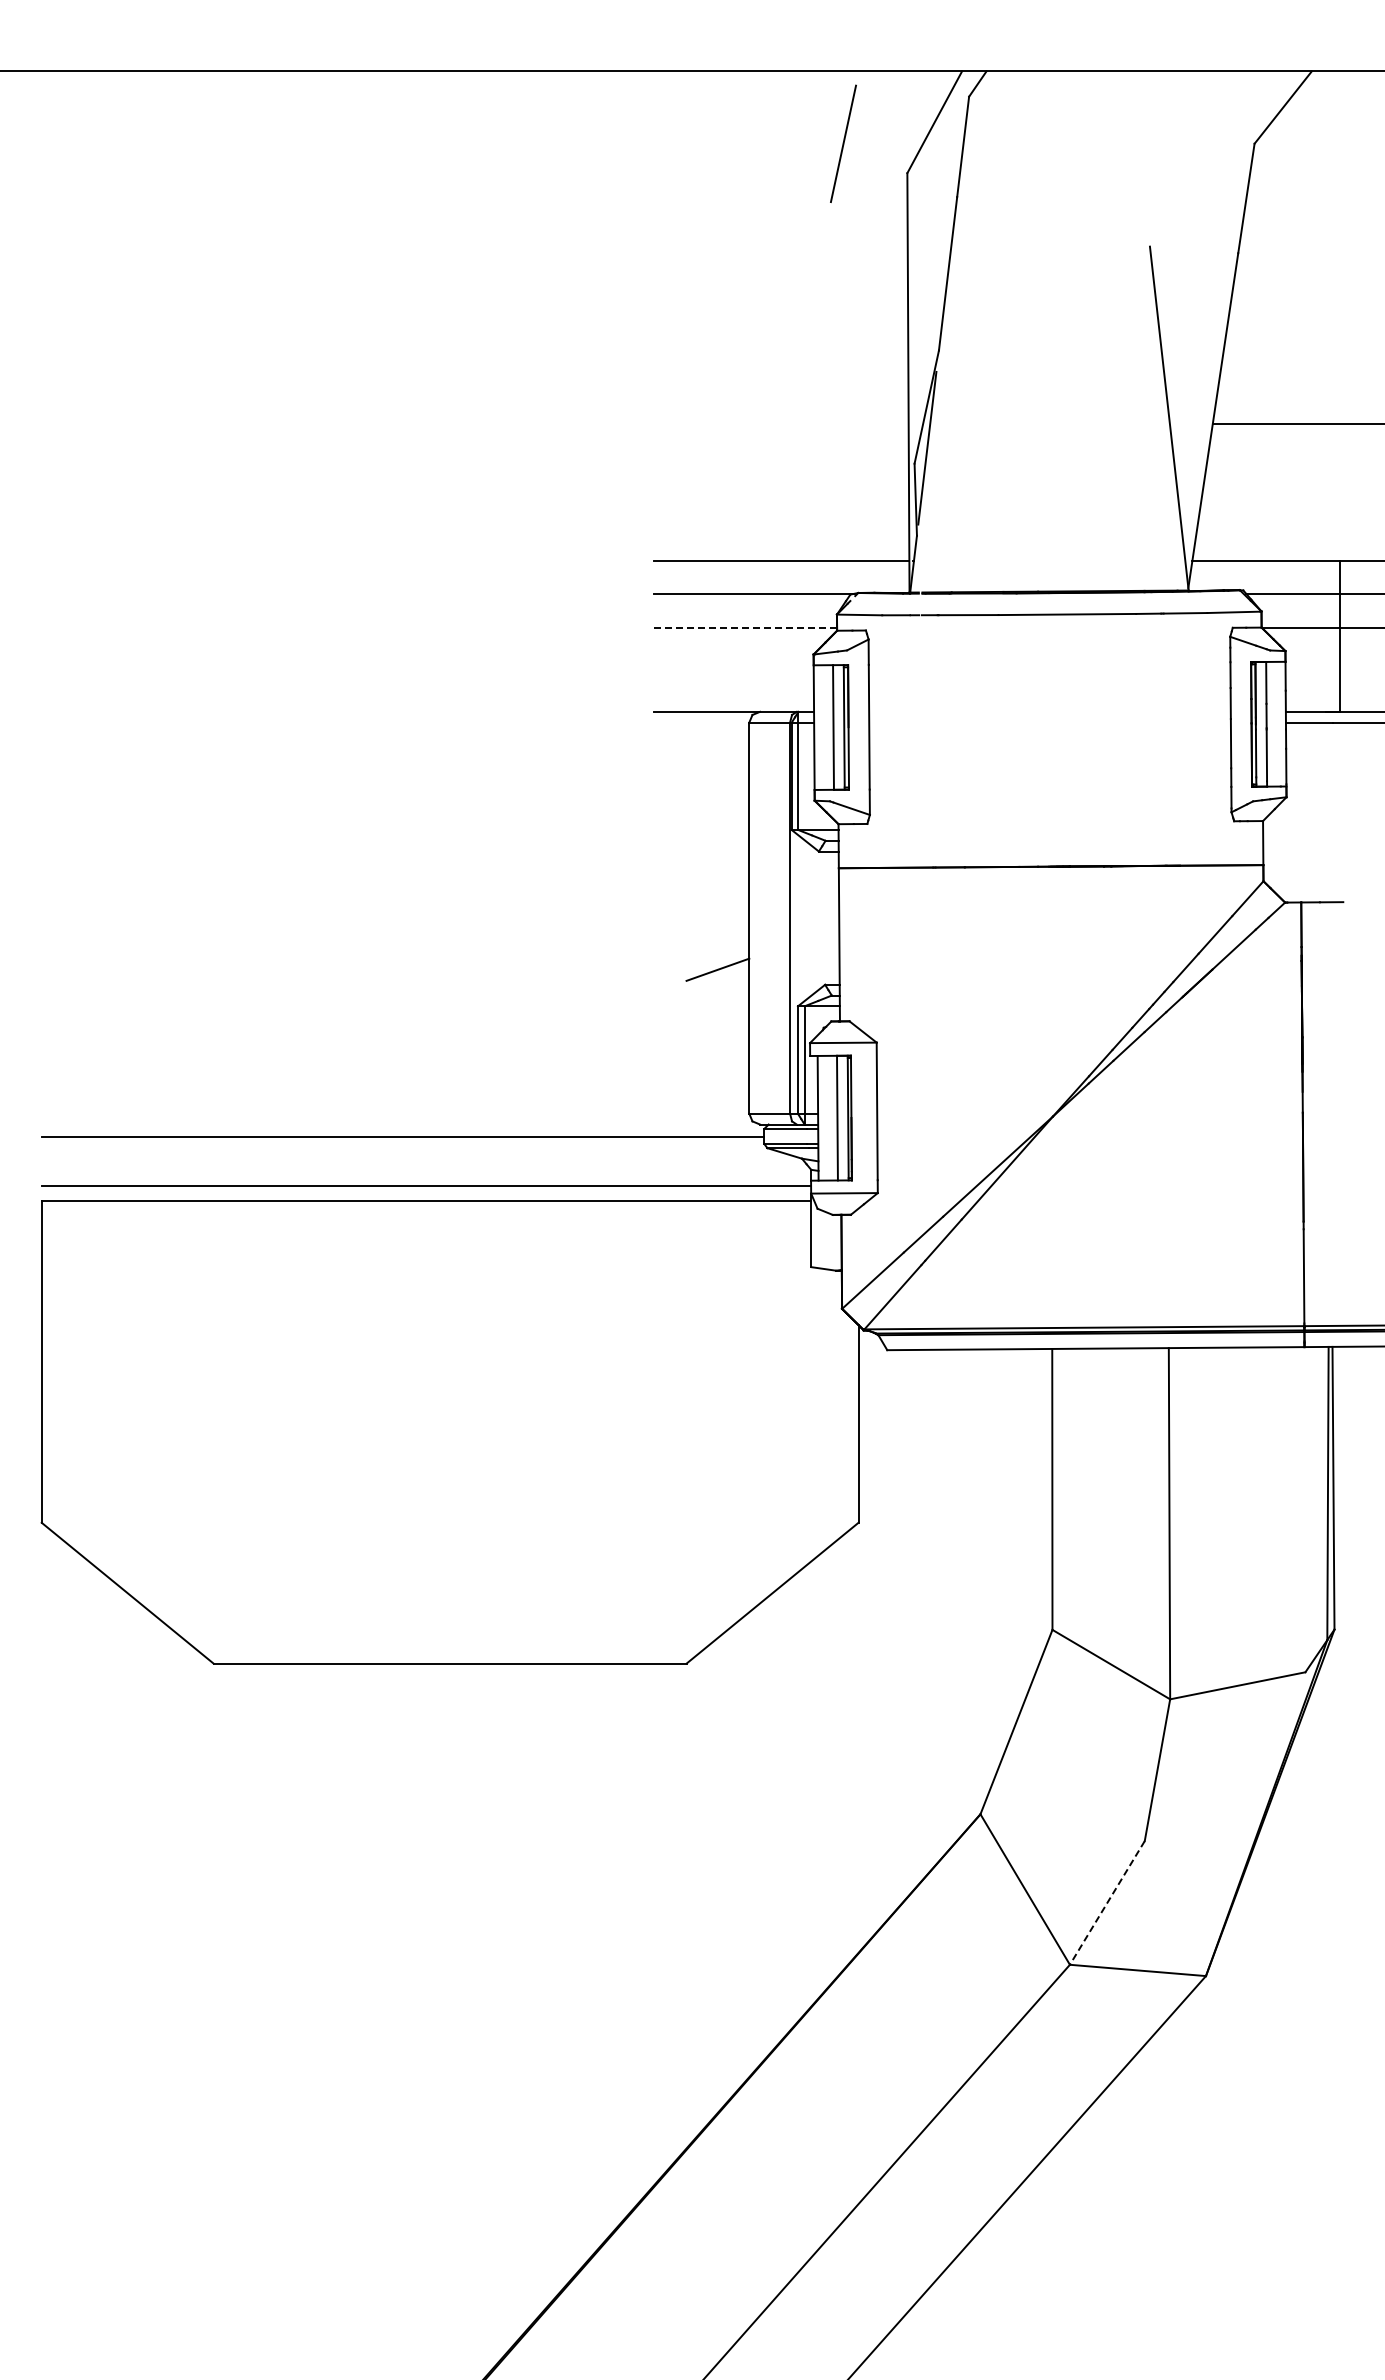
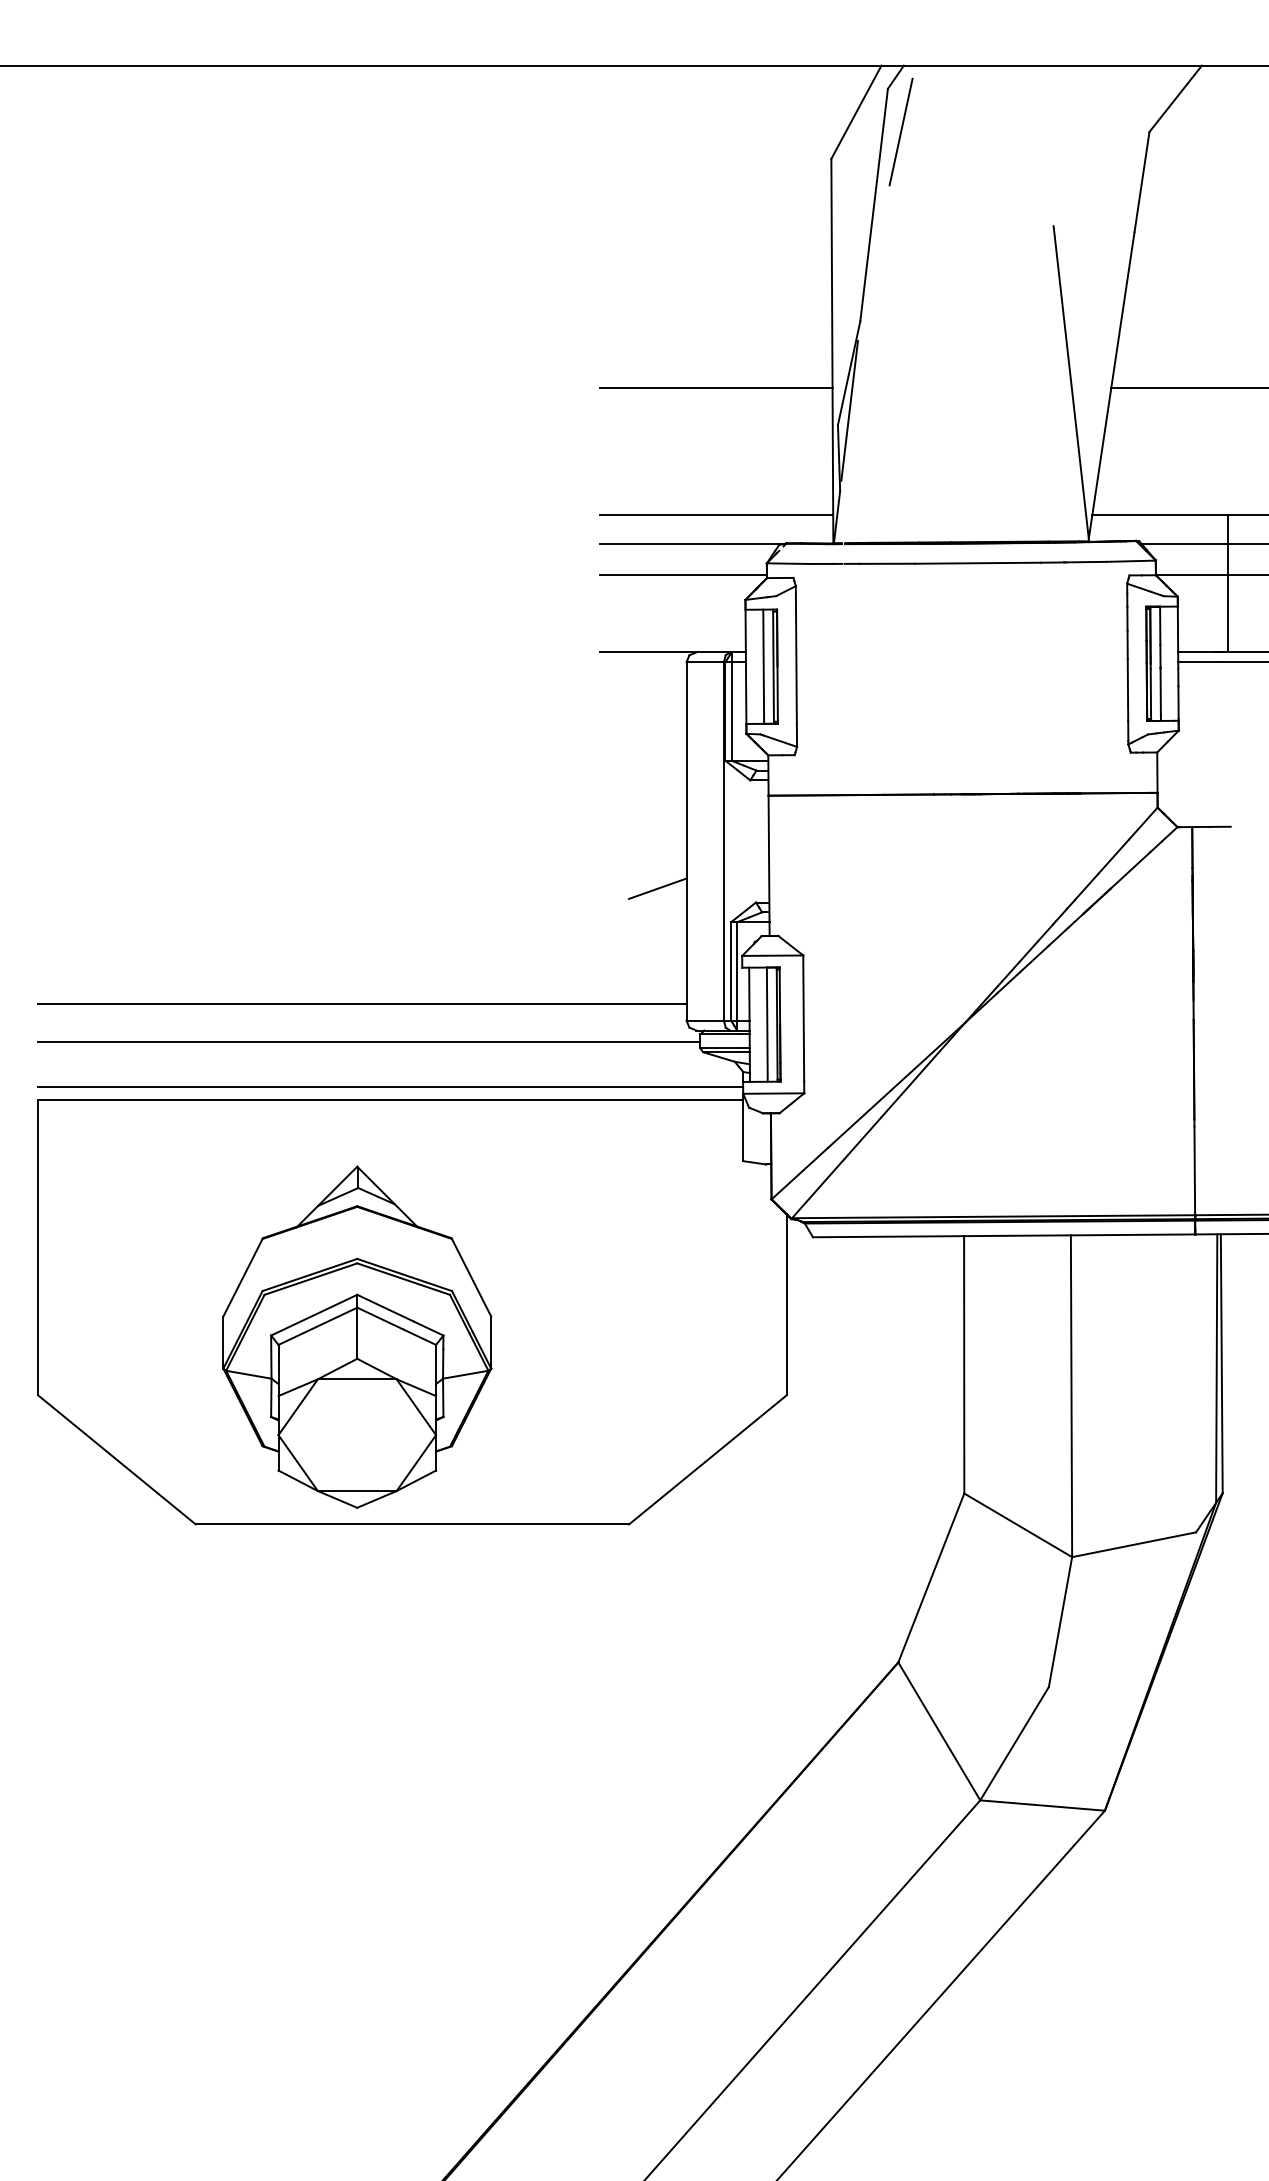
line: (843, 143) -> (901, 131), moved
line: (781, 423) -> (716, 388), added
line: (746, 627) -> (683, 575), dashed -> solid
line: (395, 1095) -> (362, 1003), added
part: (389, 1459) -> (356, 1337), added
line: (1107, 1903) -> (1014, 1744), dashed -> solid

